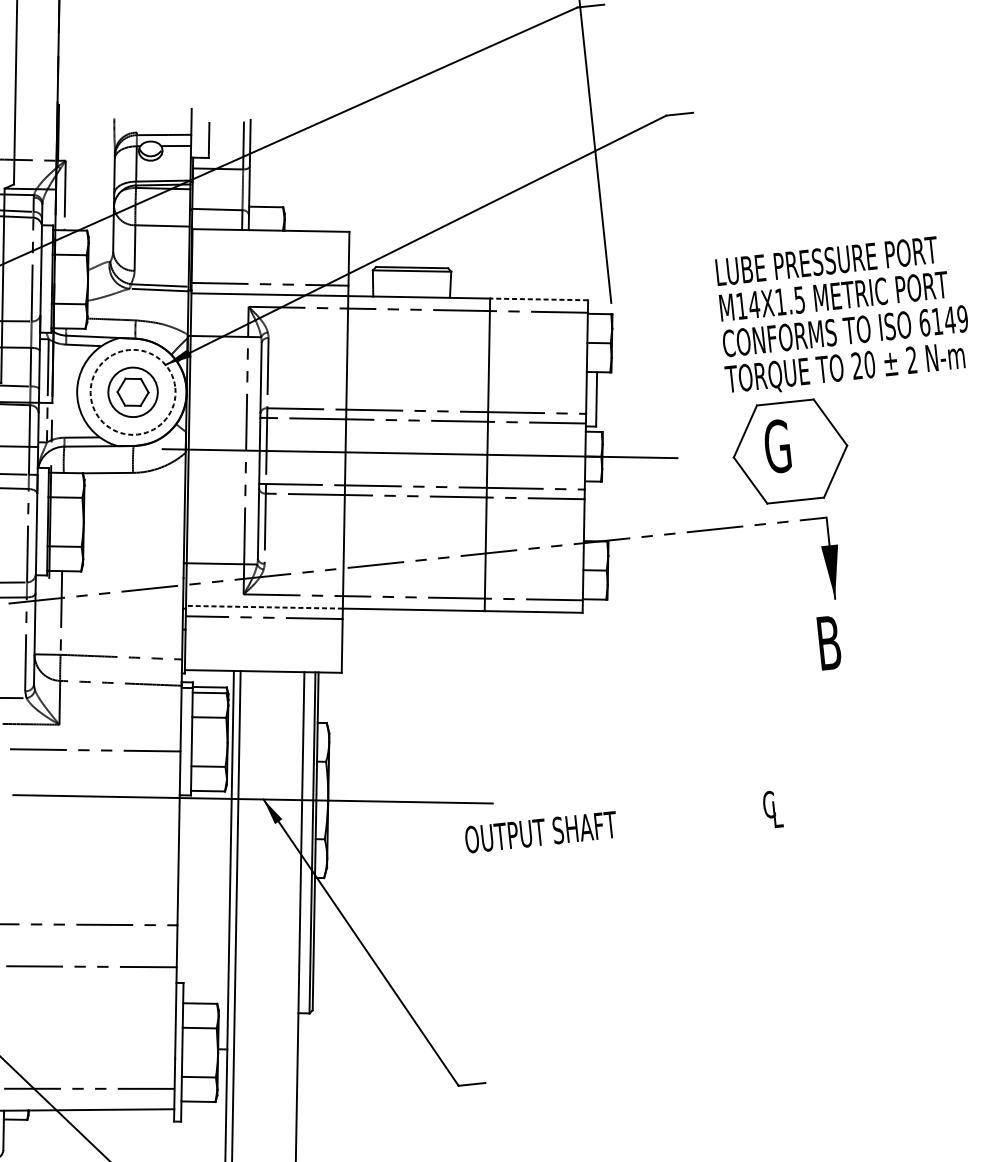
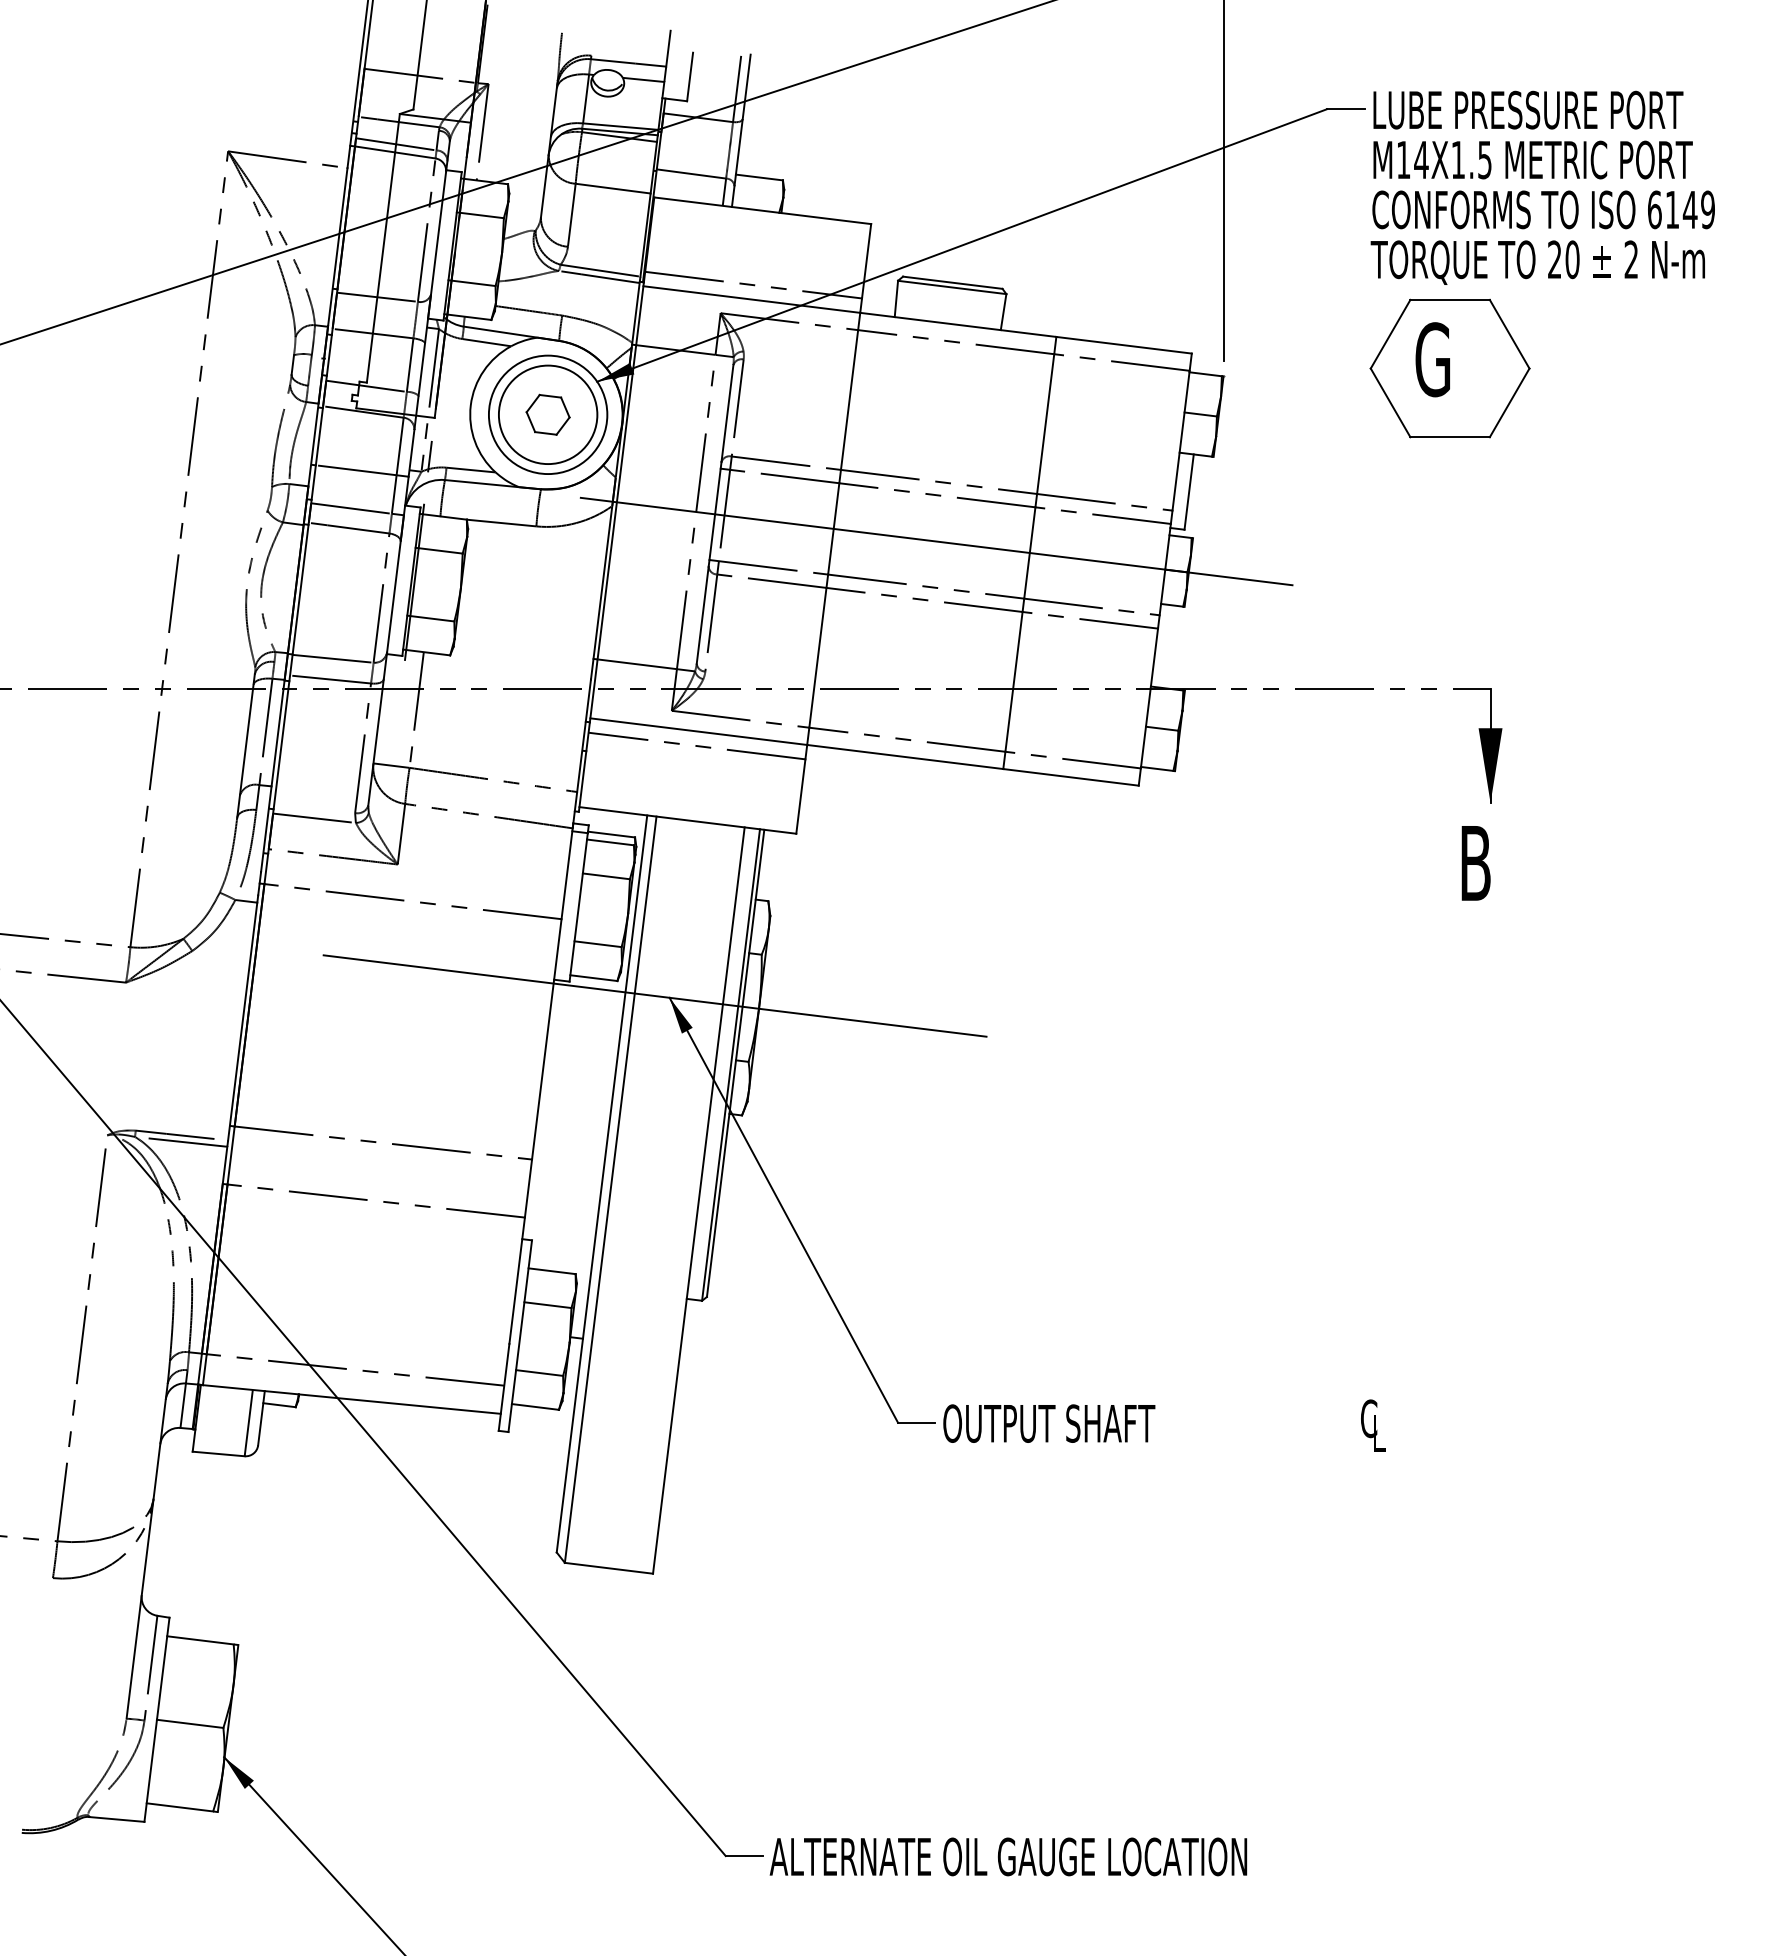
line: (538, 299) -> (1123, 345), dashed -> solid
part: (847, 370) -> (1541, 264), moved
circle: (132, 392) -> (547, 414), dashed -> solid
circle: (132, 392) -> (547, 414), size x1.43
line: (264, 607) -> (698, 731), dashed -> solid
text: (623, 824) -> (1164, 1425), moved

